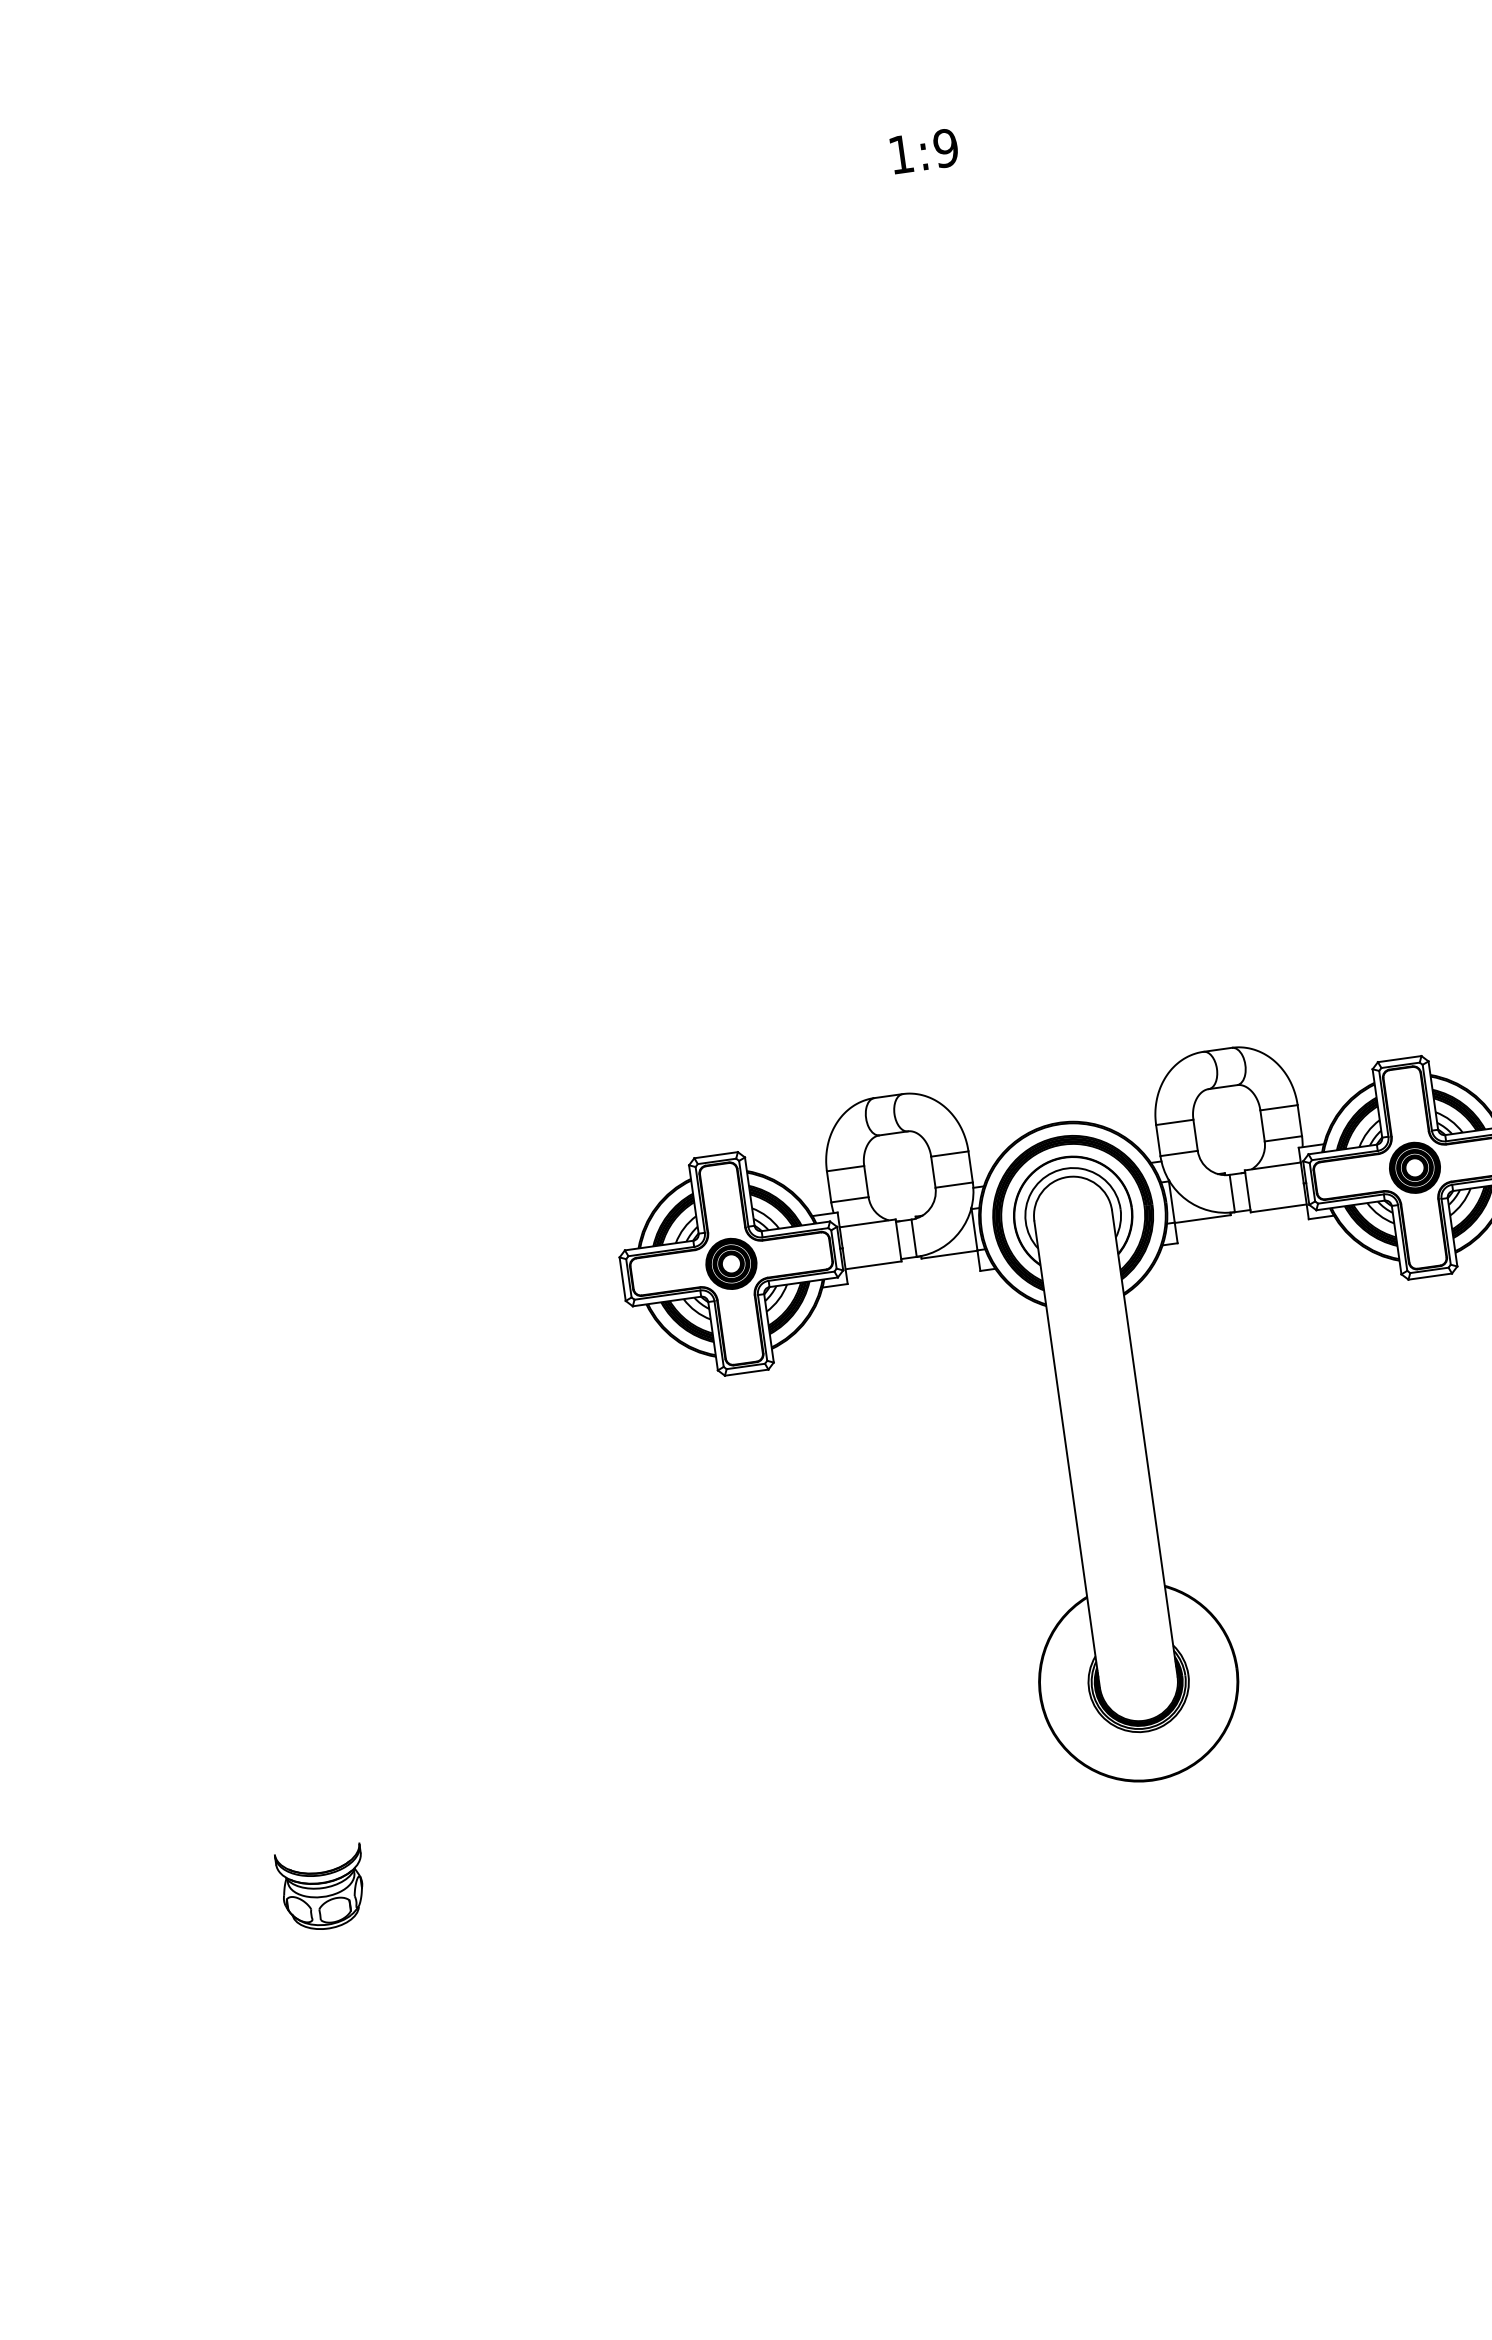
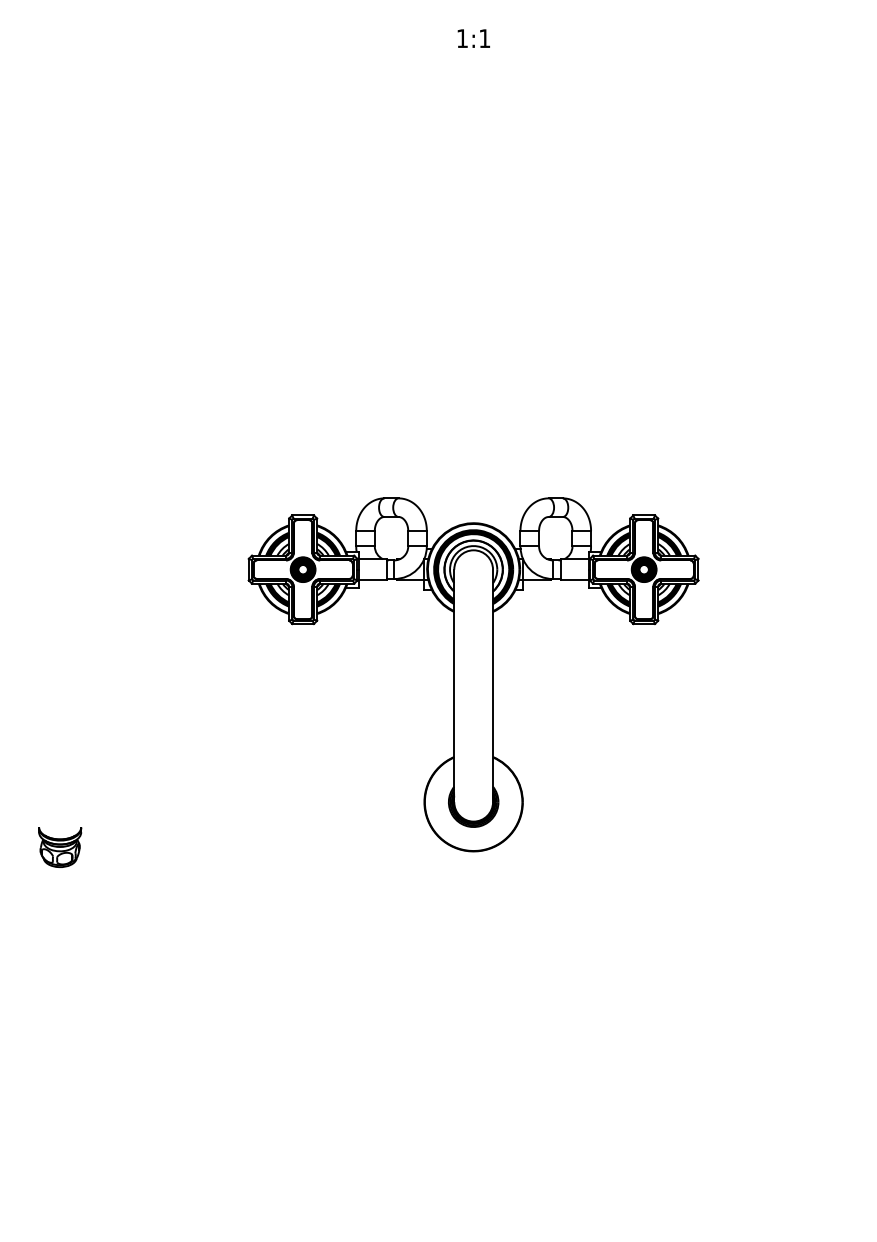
text: (945, 148) -> (484, 38), 1:9 -> 1:1

